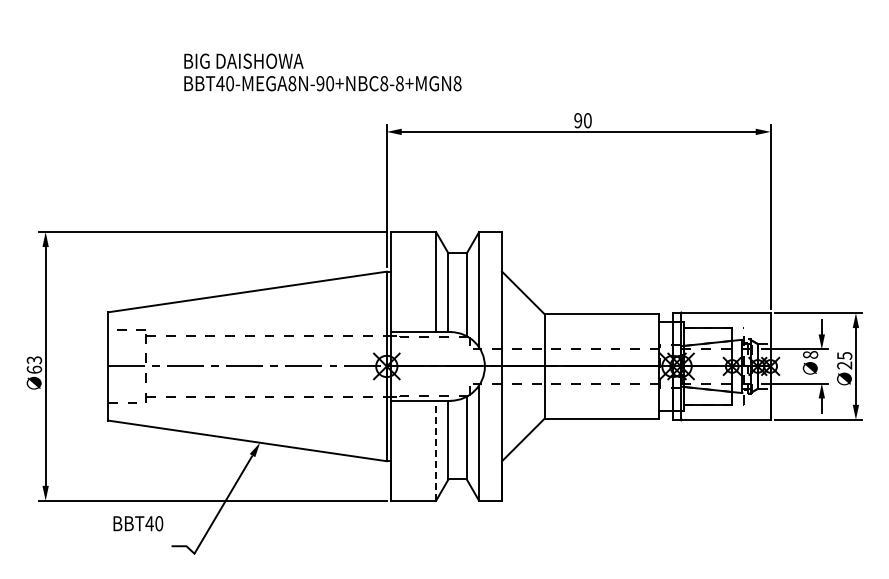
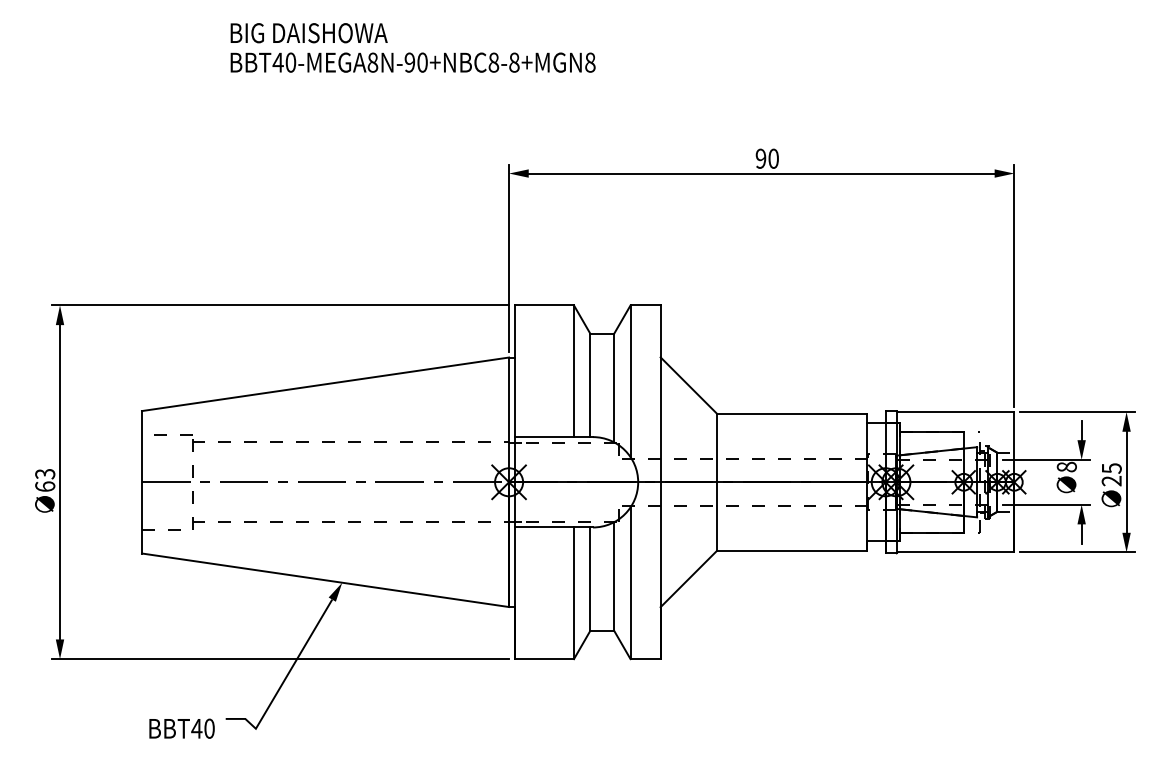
text: (322, 72) -> (412, 47), moved
line: (436, 450) -> (574, 592), dashed -> solid
text: (138, 523) -> (182, 728), moved

